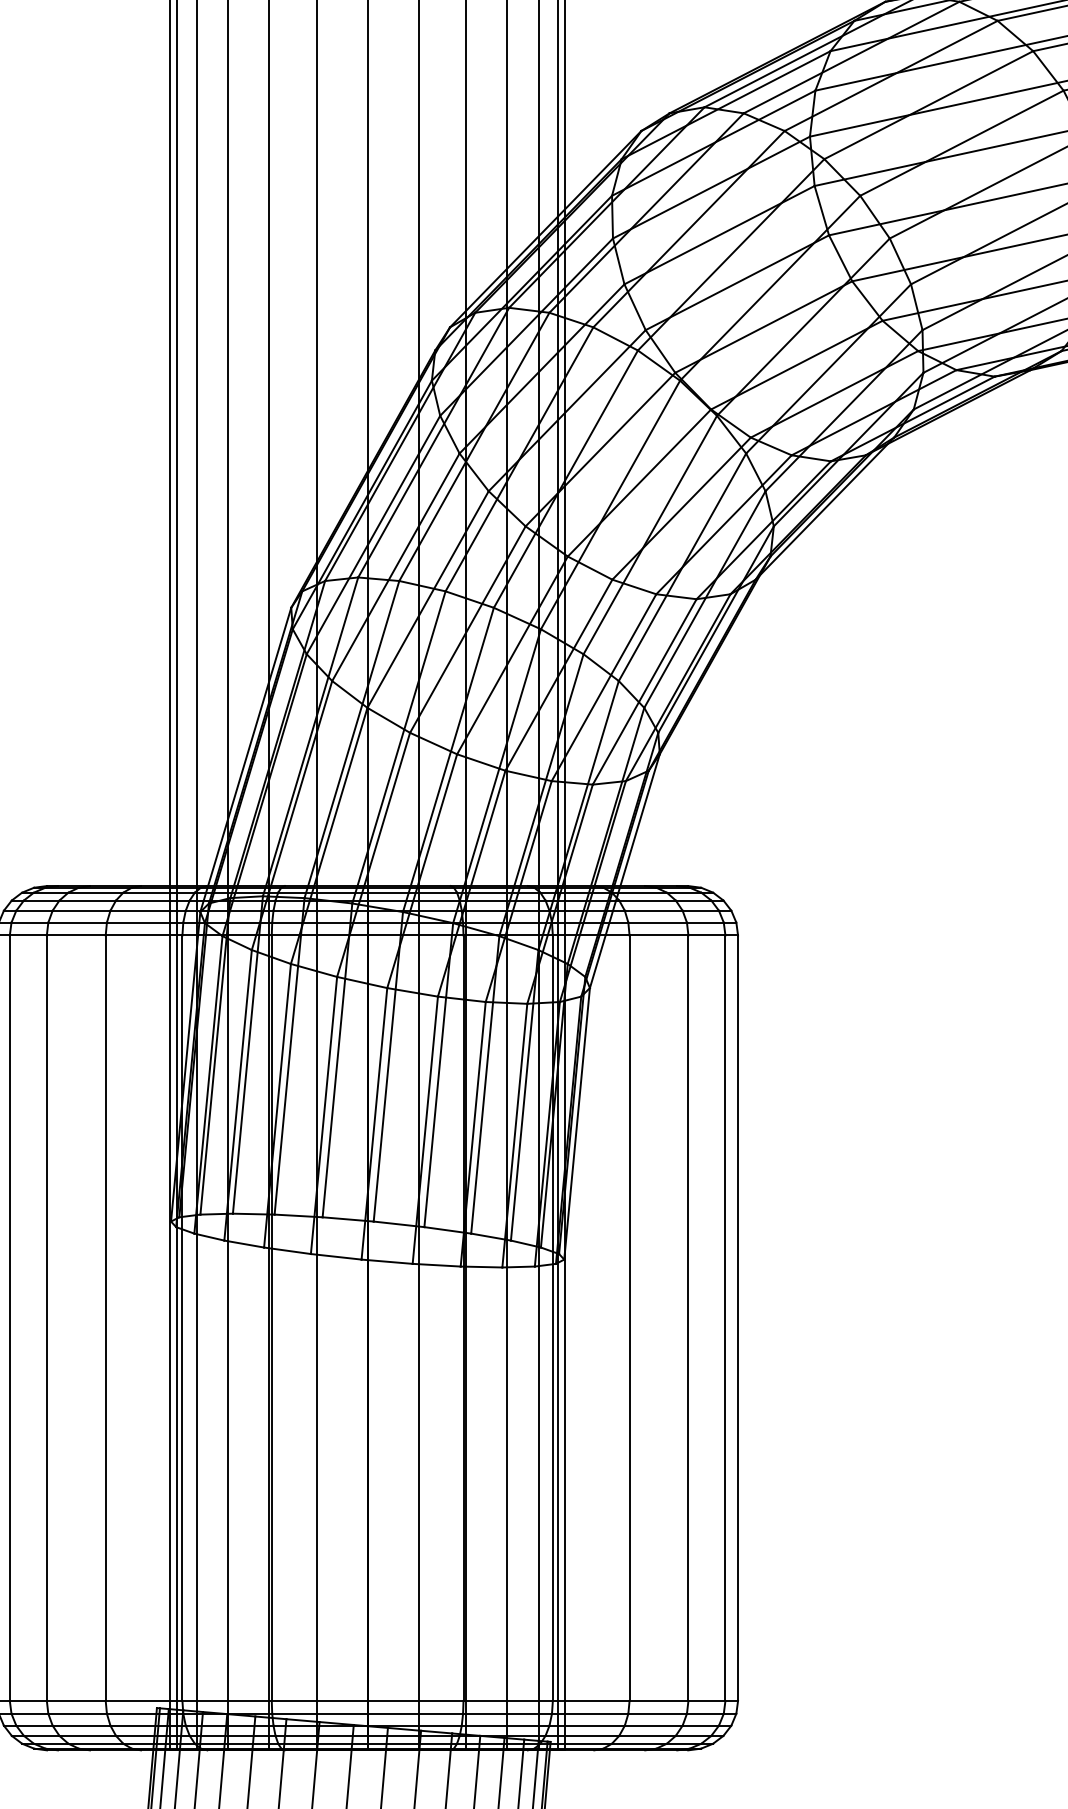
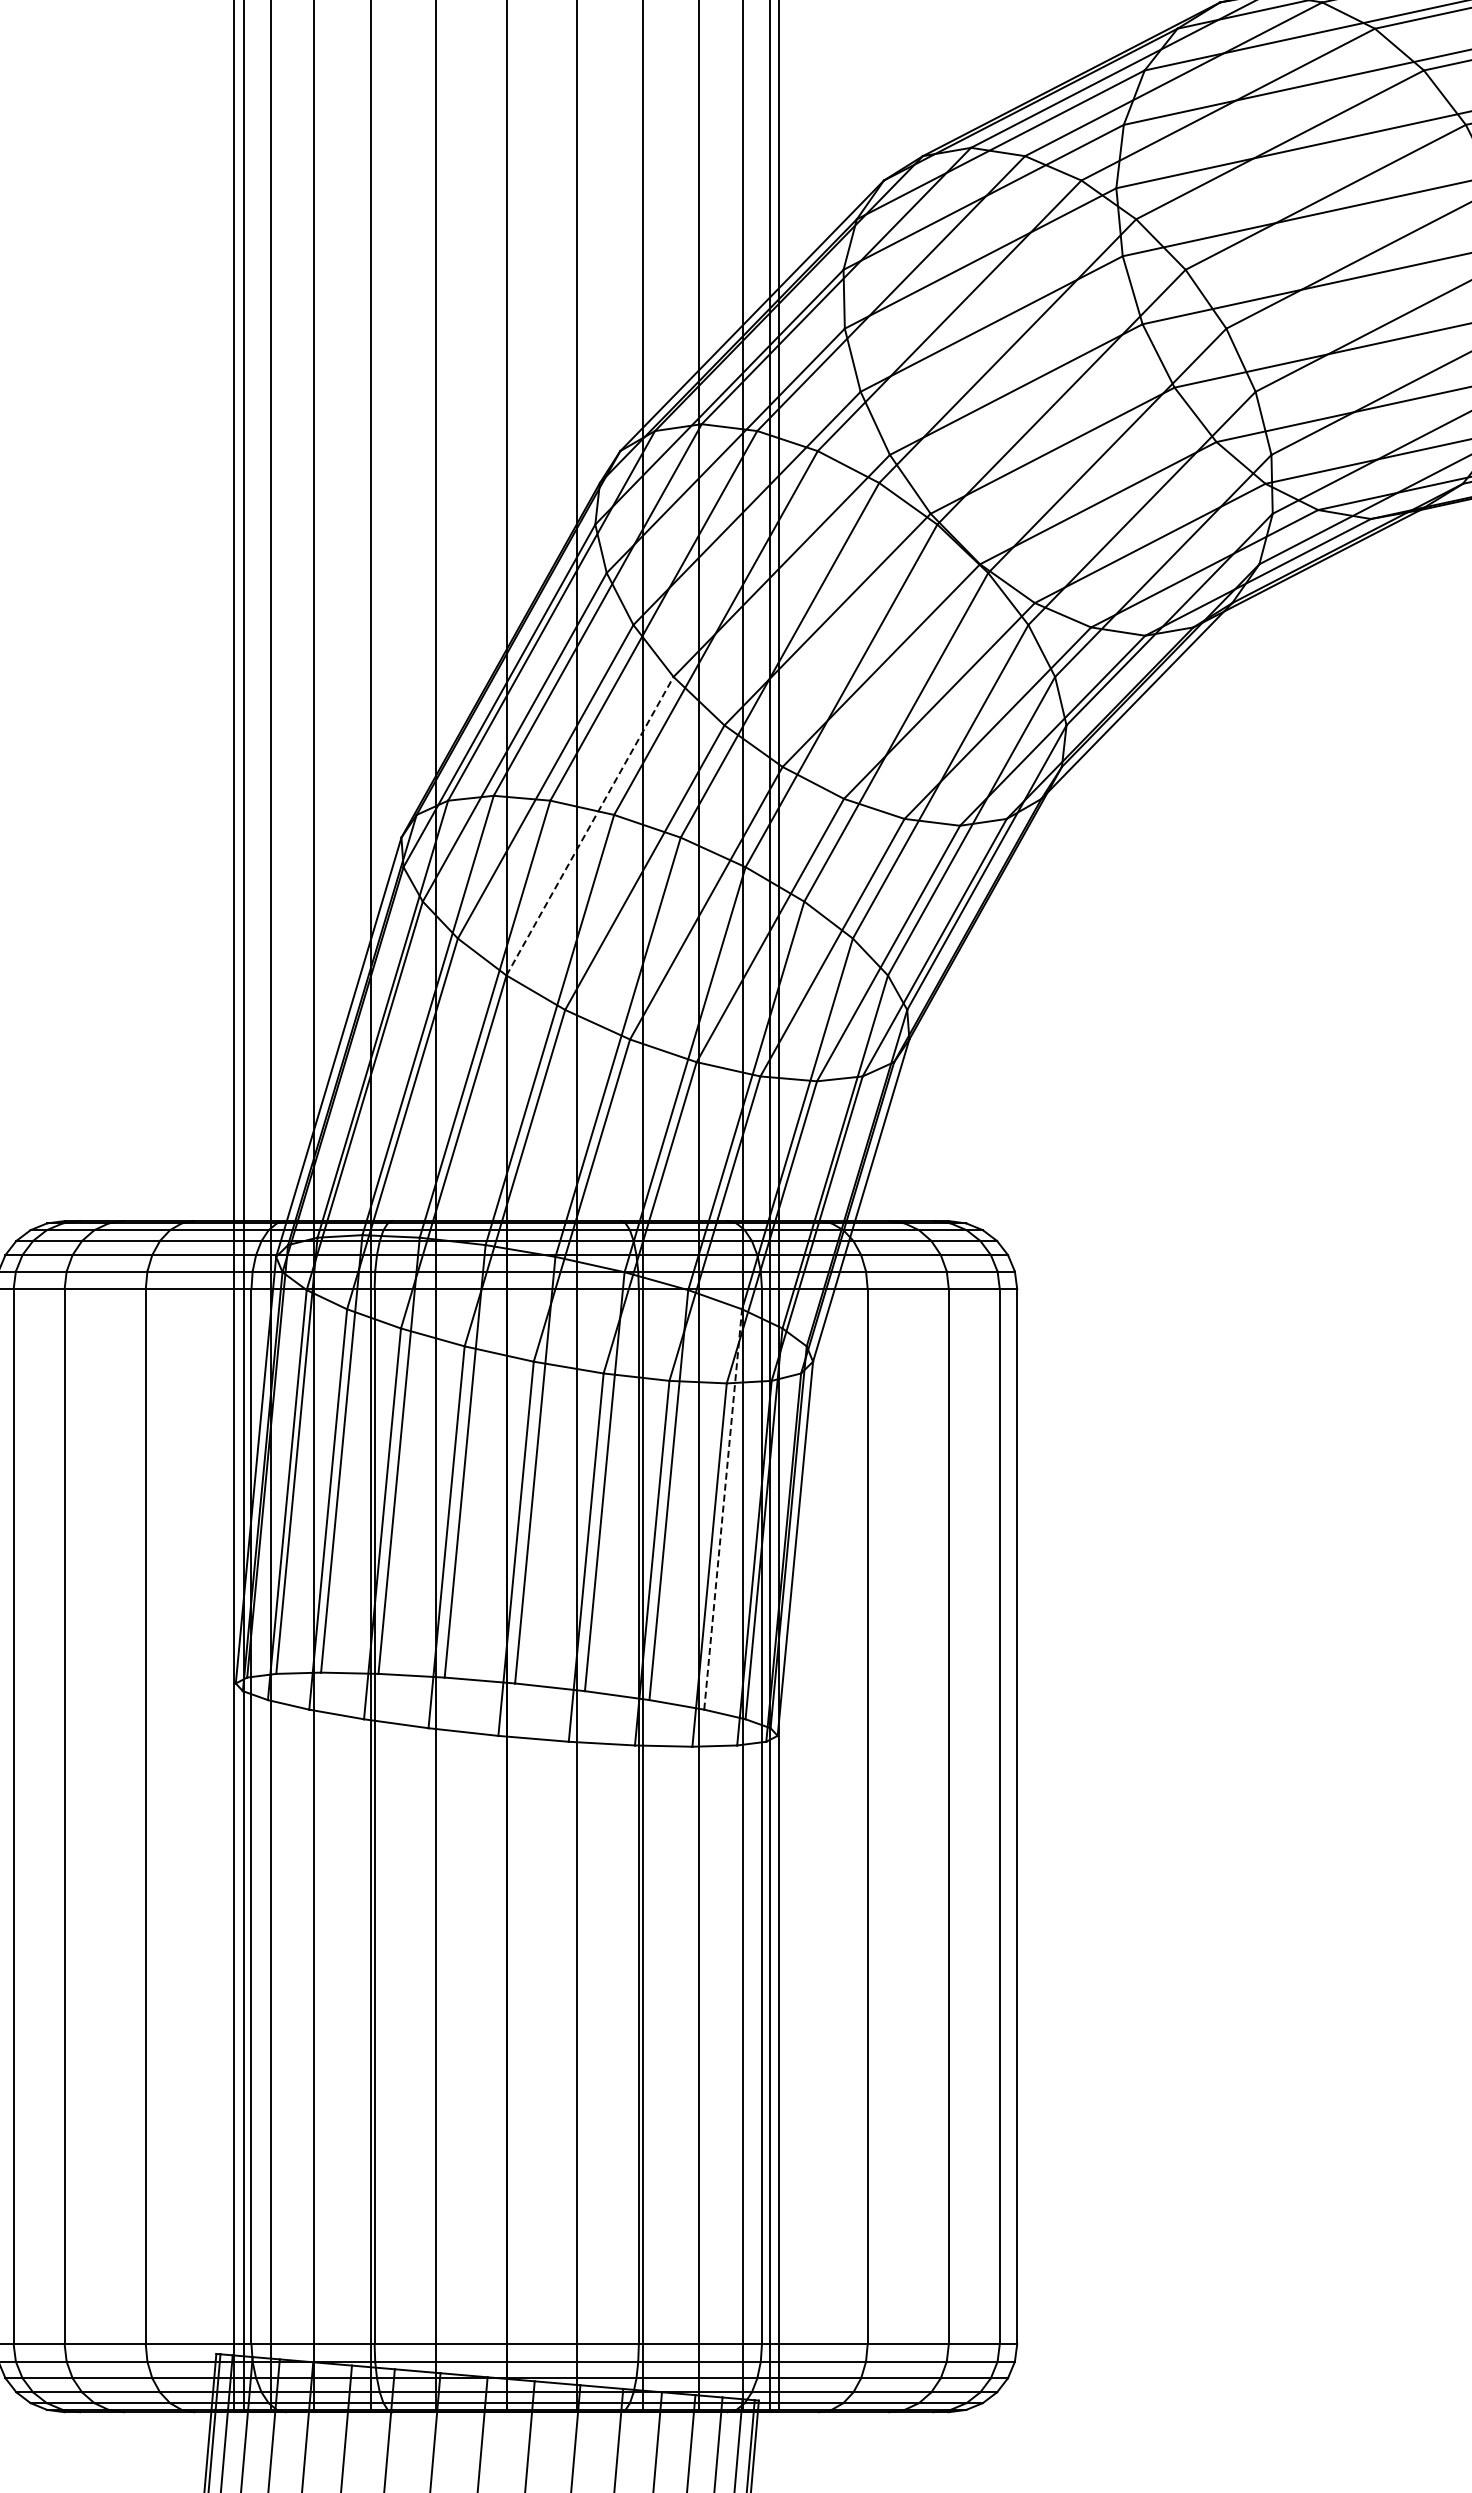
line: (428, 599) -> (590, 825), solid -> dashed
line: (524, 1094) -> (723, 1508), solid -> dashed

